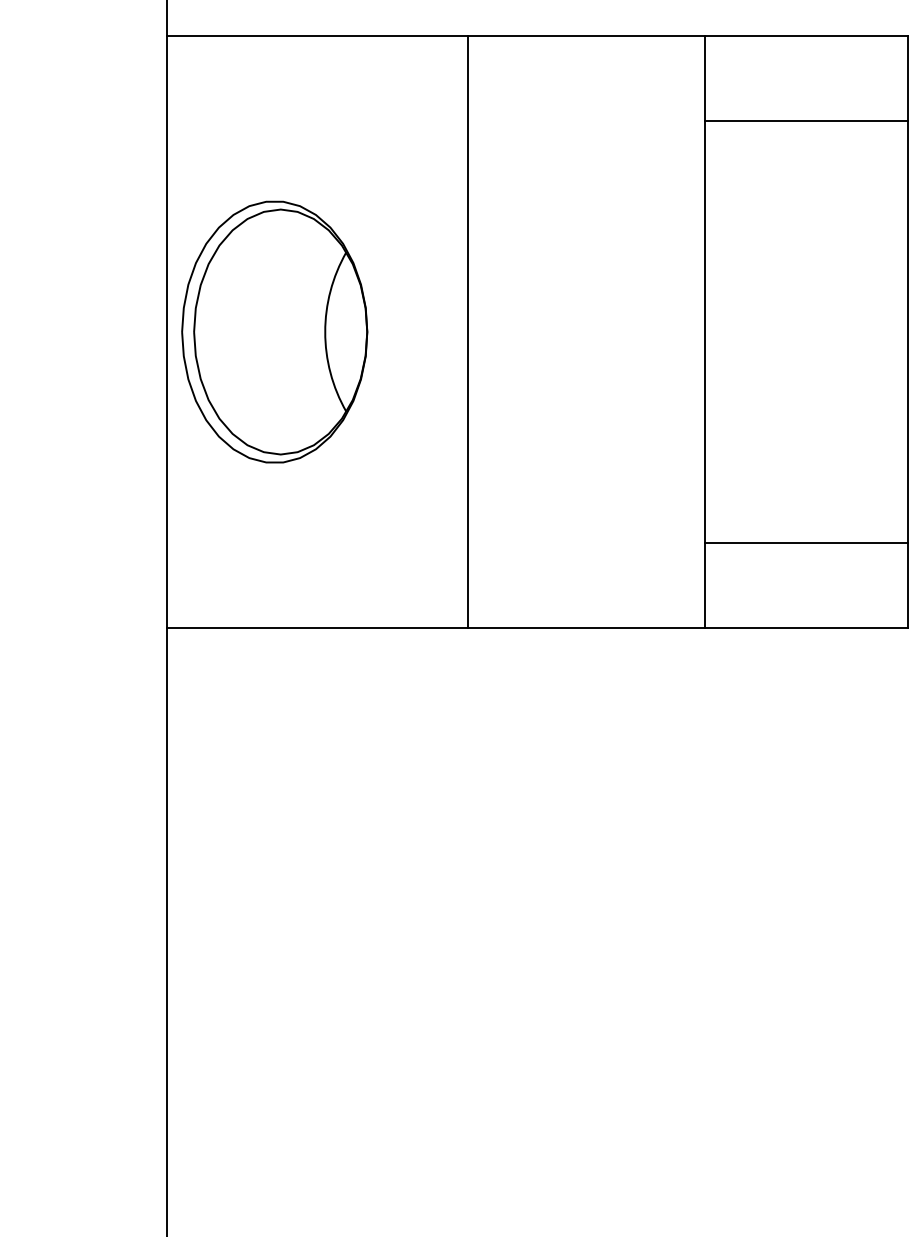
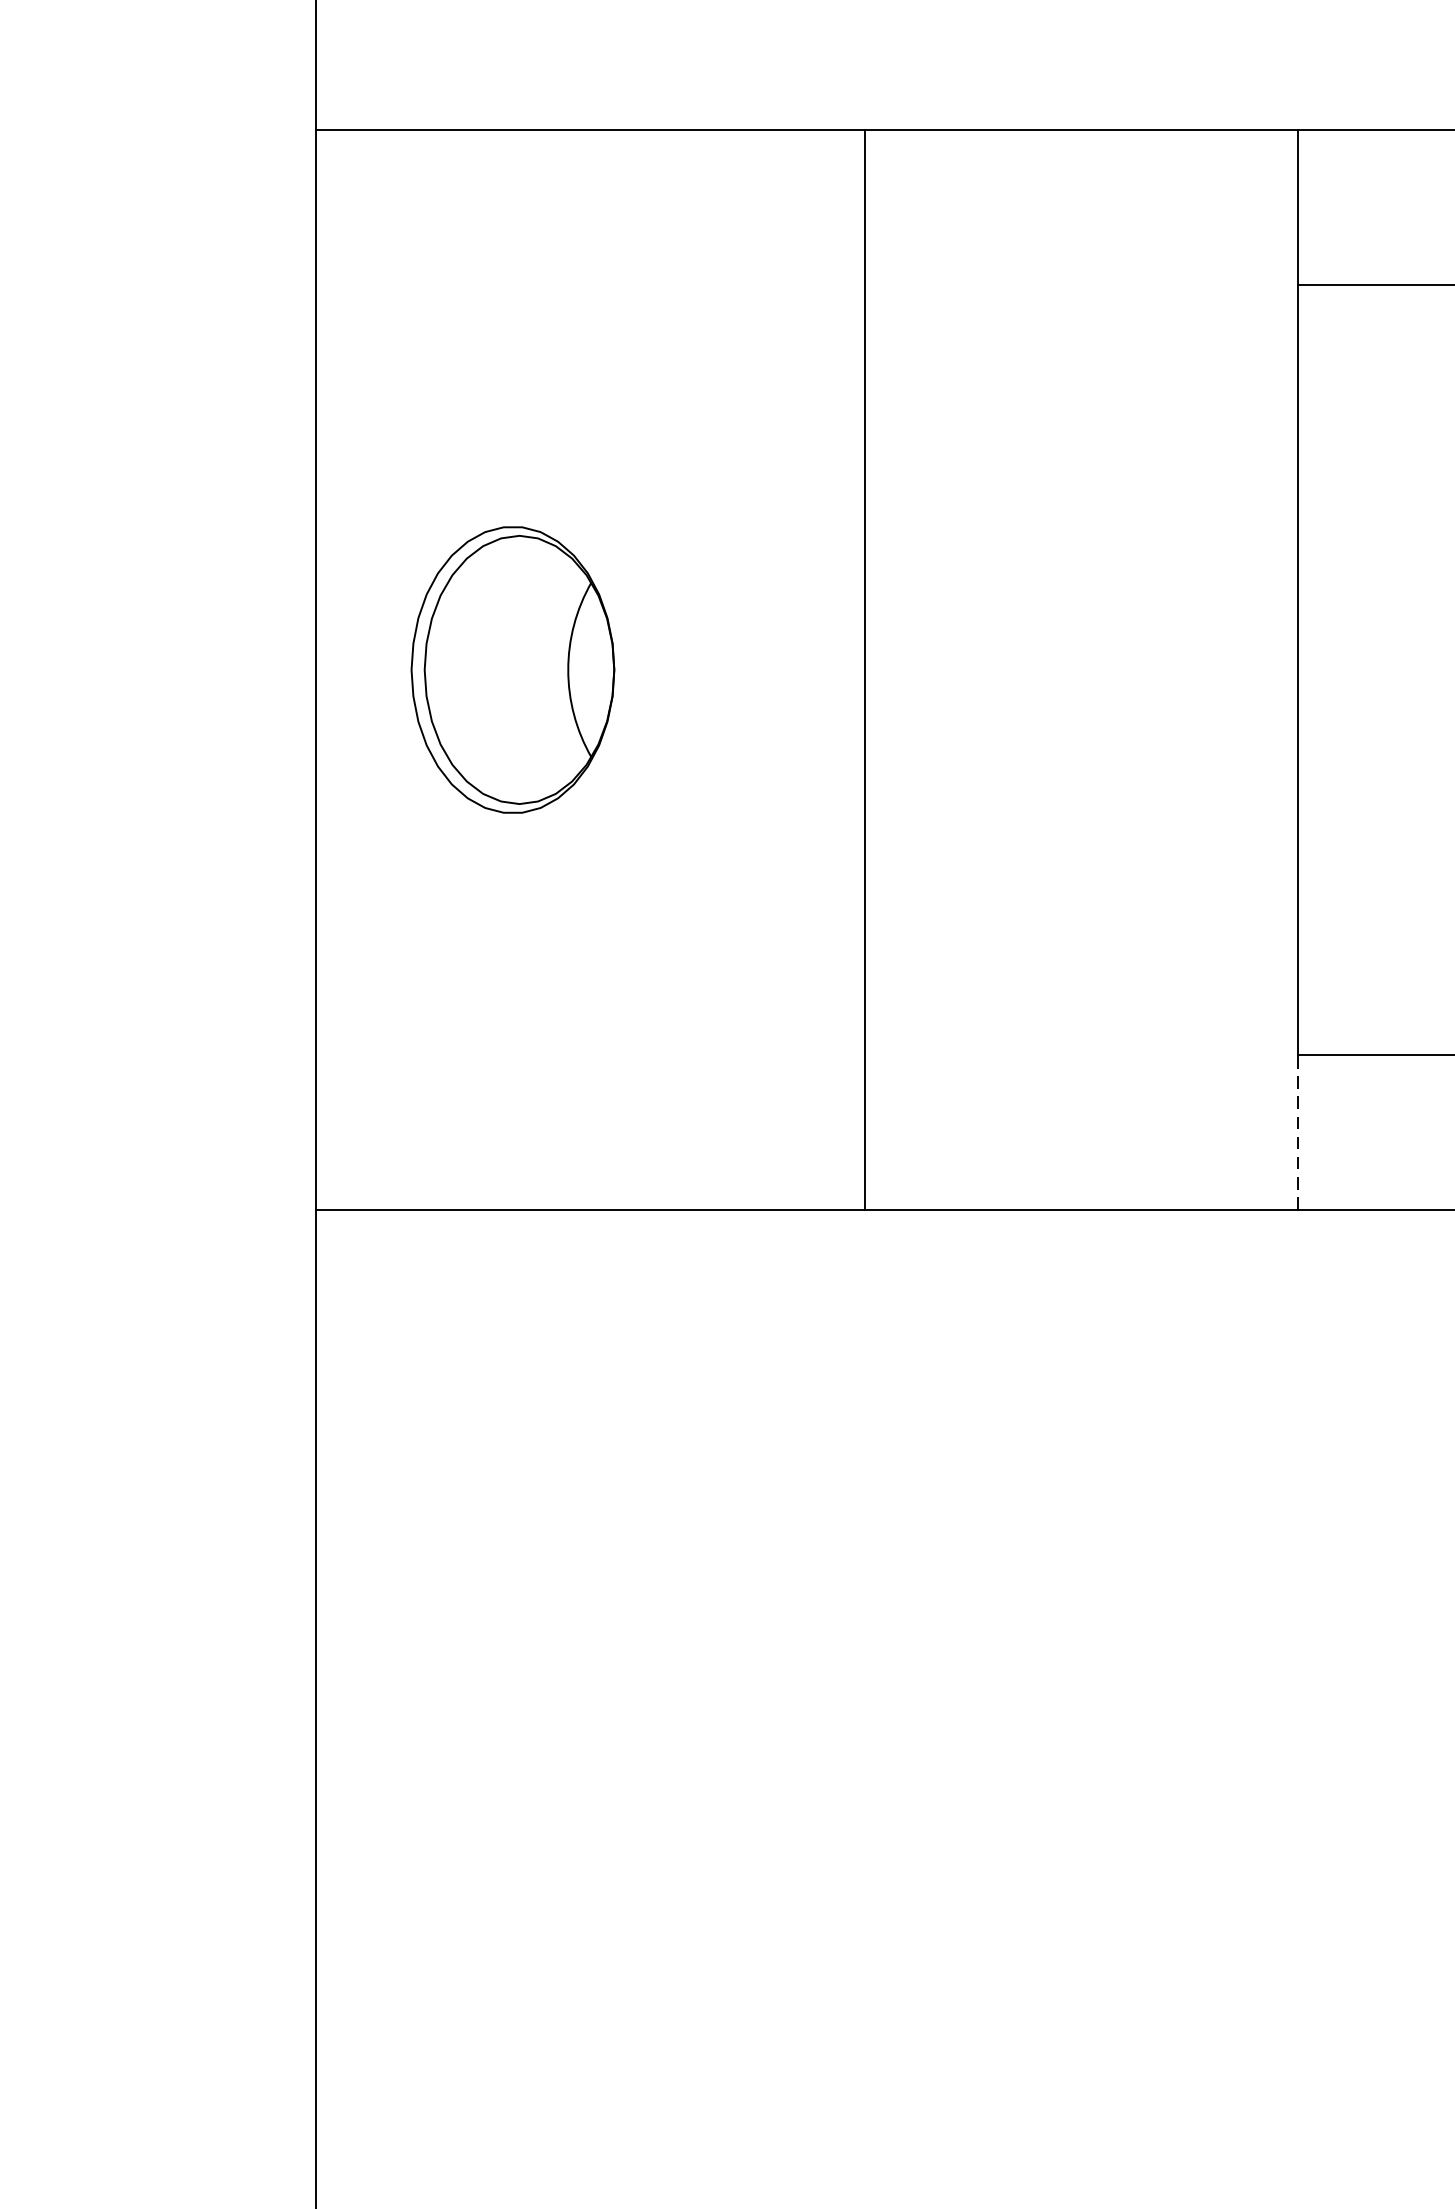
part: (274, 331) -> (512, 668), size x0.6
line: (705, 585) -> (1298, 1132), solid -> dashed

